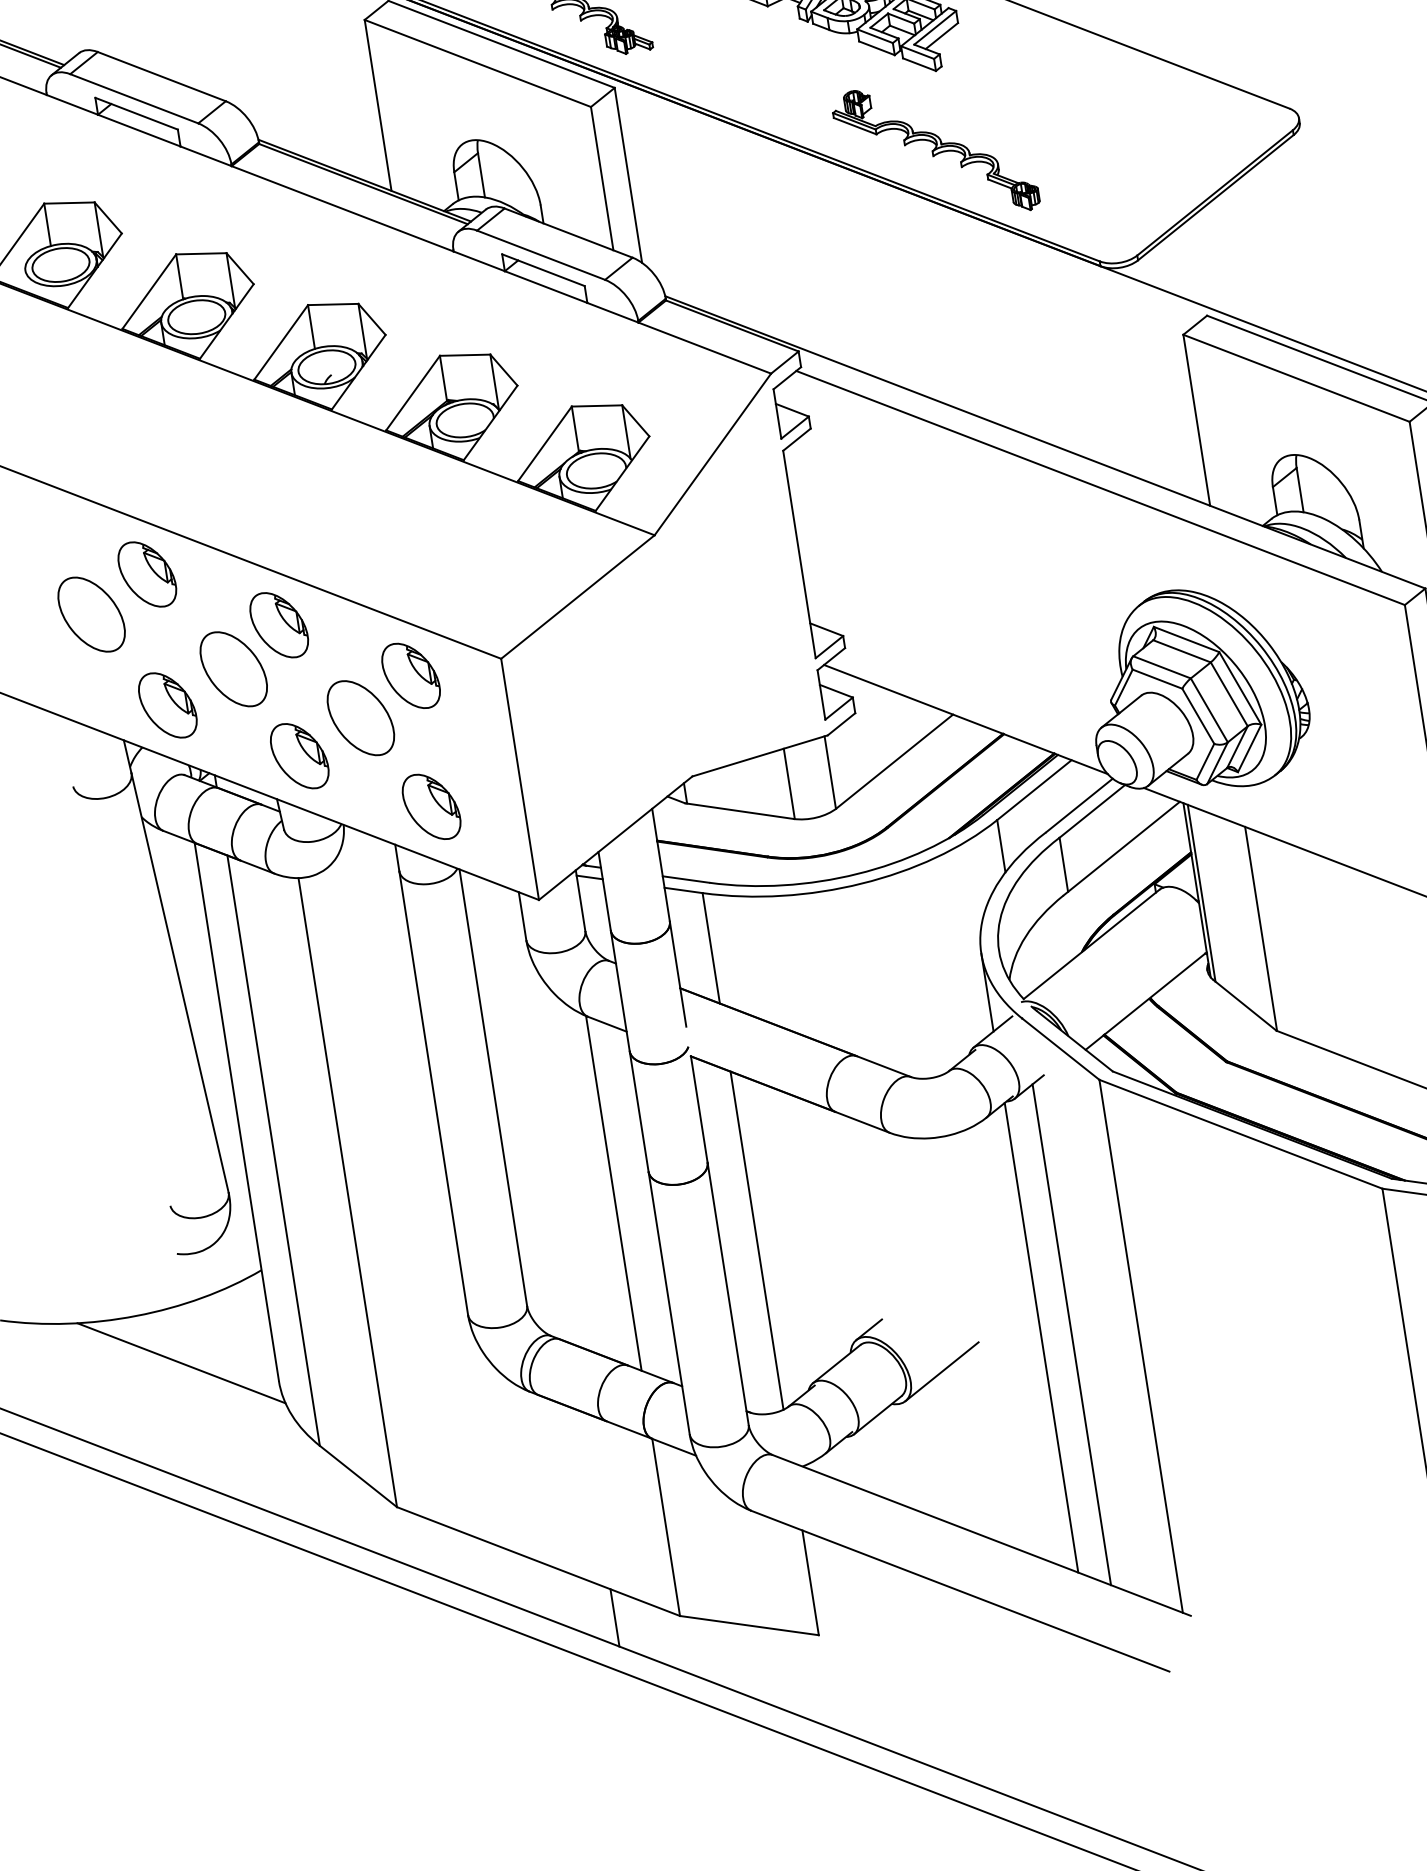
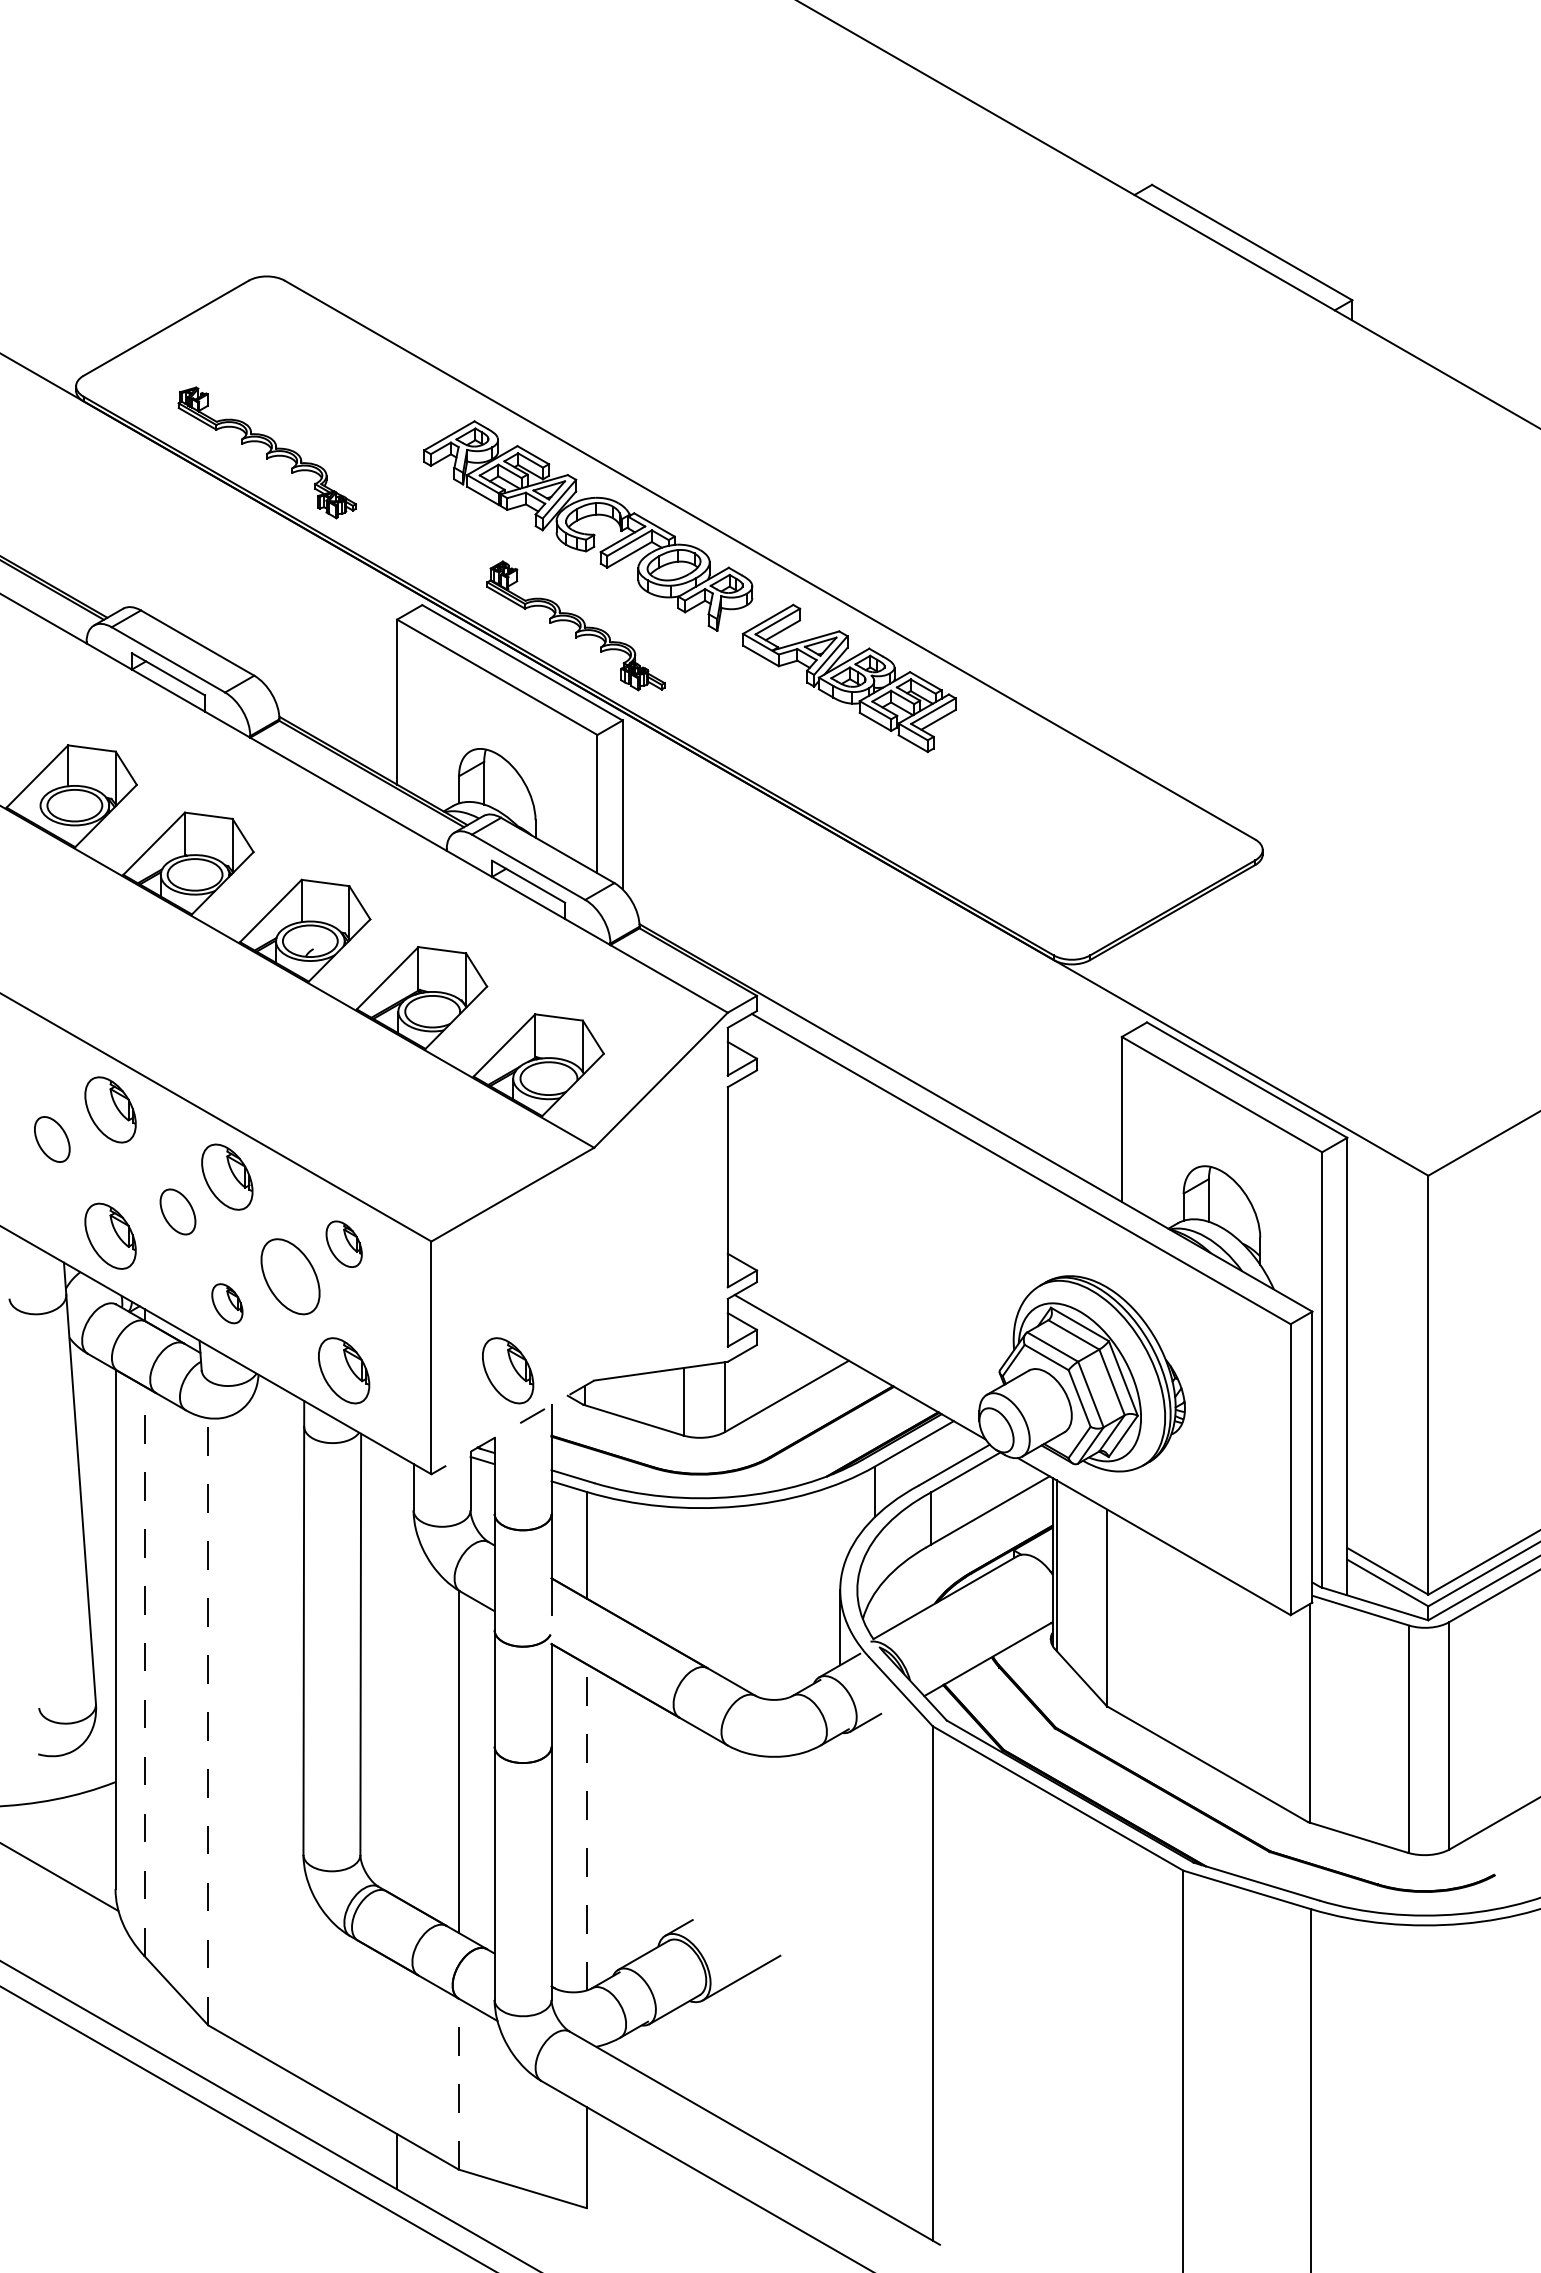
part: (935, 151) -> (915, 827), removed
part: (91, 614) -> (52, 1139), size x0.6
part: (233, 668) -> (177, 1211), size x0.6
part: (411, 674) -> (344, 1243), size x0.7
part: (299, 756) -> (227, 1303), size x0.6
part: (601, 779) -> (508, 1370), added
line: (615, 838) -> (512, 1427), solid -> dashed
line: (273, 1150) -> (144, 1671), solid -> dashed
line: (348, 1192) -> (208, 1721), solid -> dashed
line: (756, 1239) -> (586, 1826), solid -> dashed
line: (1072, 1334) -> (869, 1962), removed
line: (1041, 1337) -> (840, 1960), removed
line: (665, 1526) -> (458, 2083), solid -> dashed

